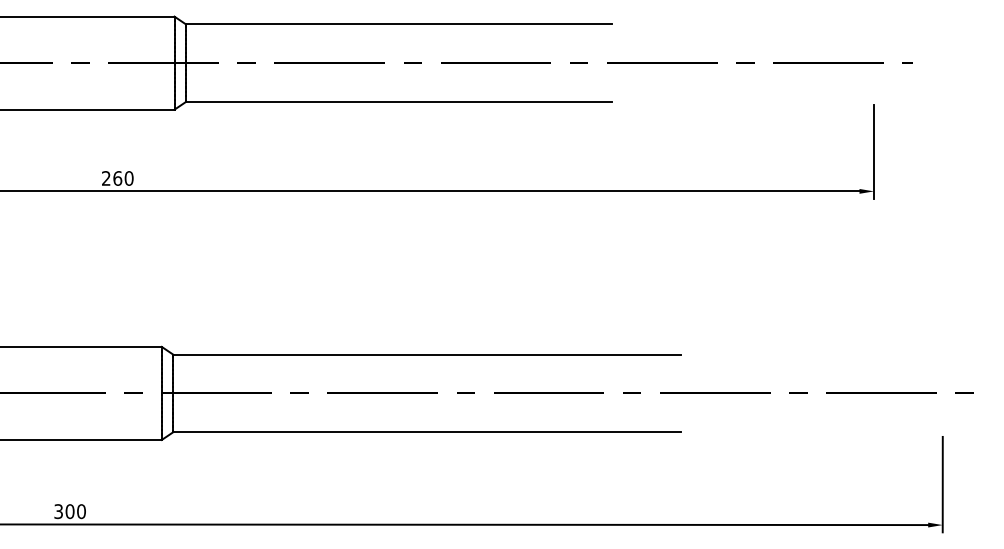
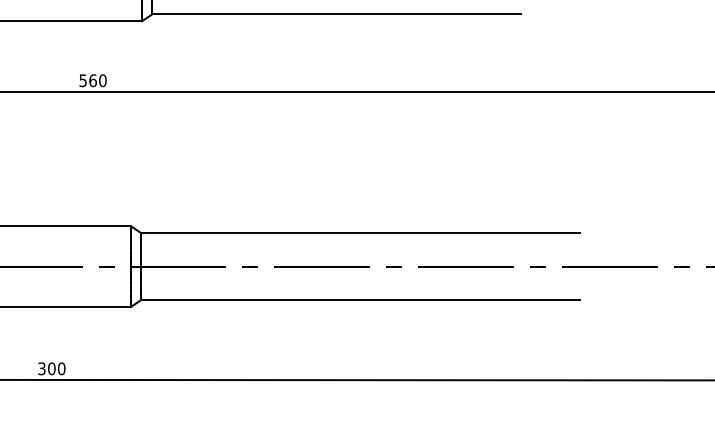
text: (106, 178) -> (83, 80), 260 -> 560

